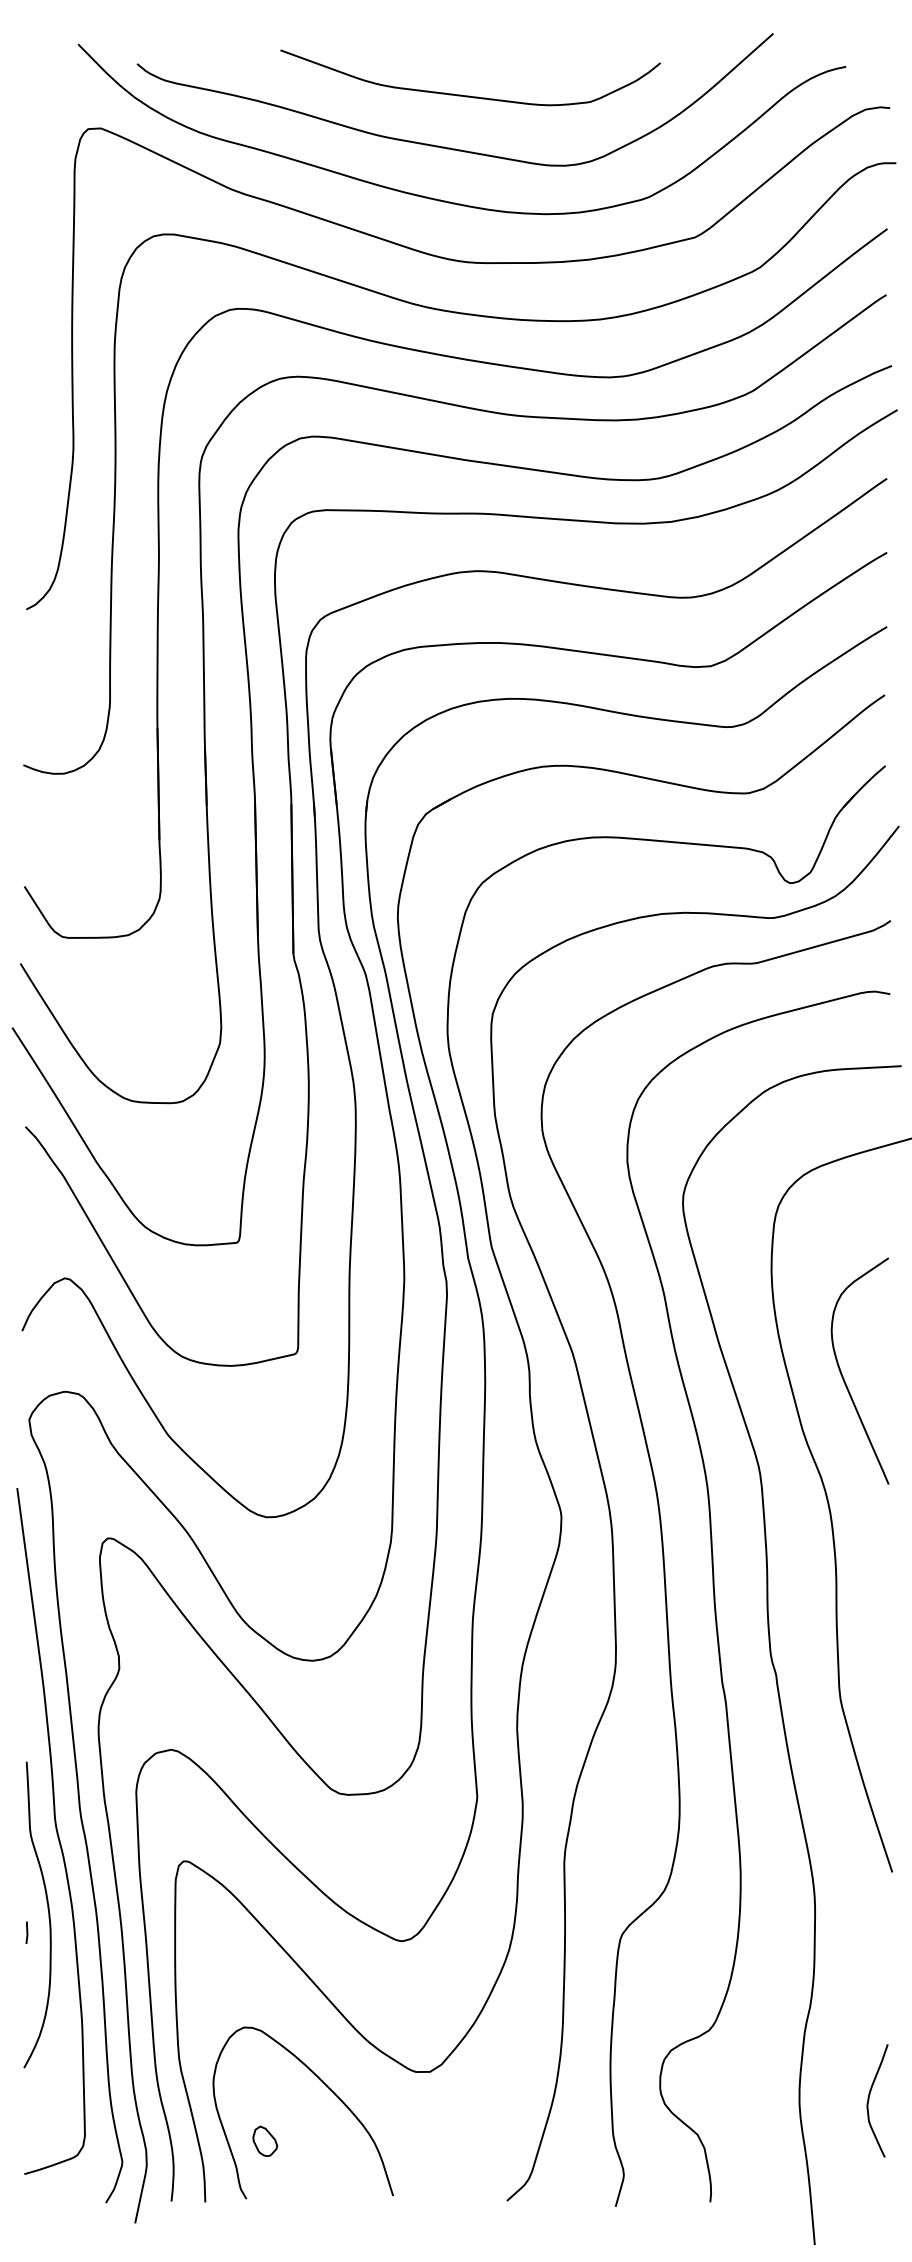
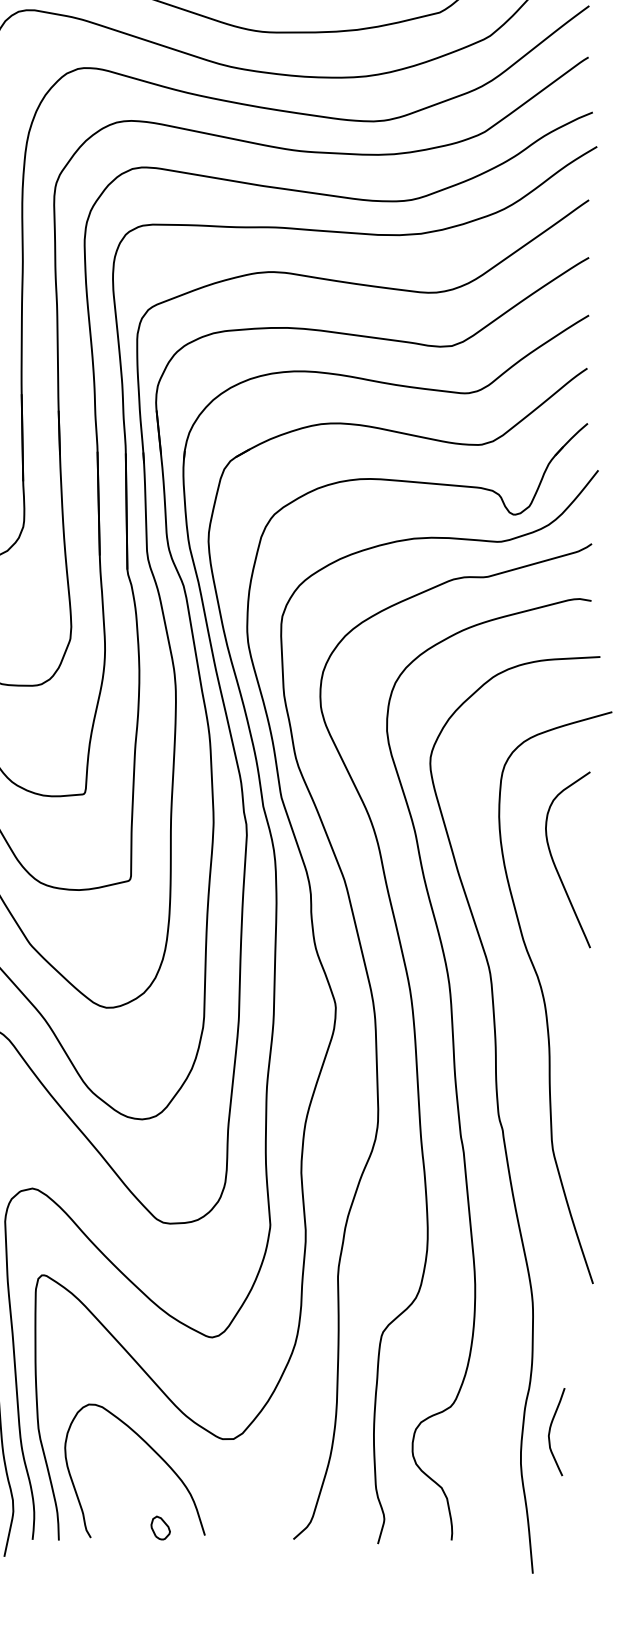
curve: (844, 1378) -> (555, 865), moved
curve: (869, 2100) -> (550, 1431), moved
part: (265, 2140) -> (160, 1527), moved

